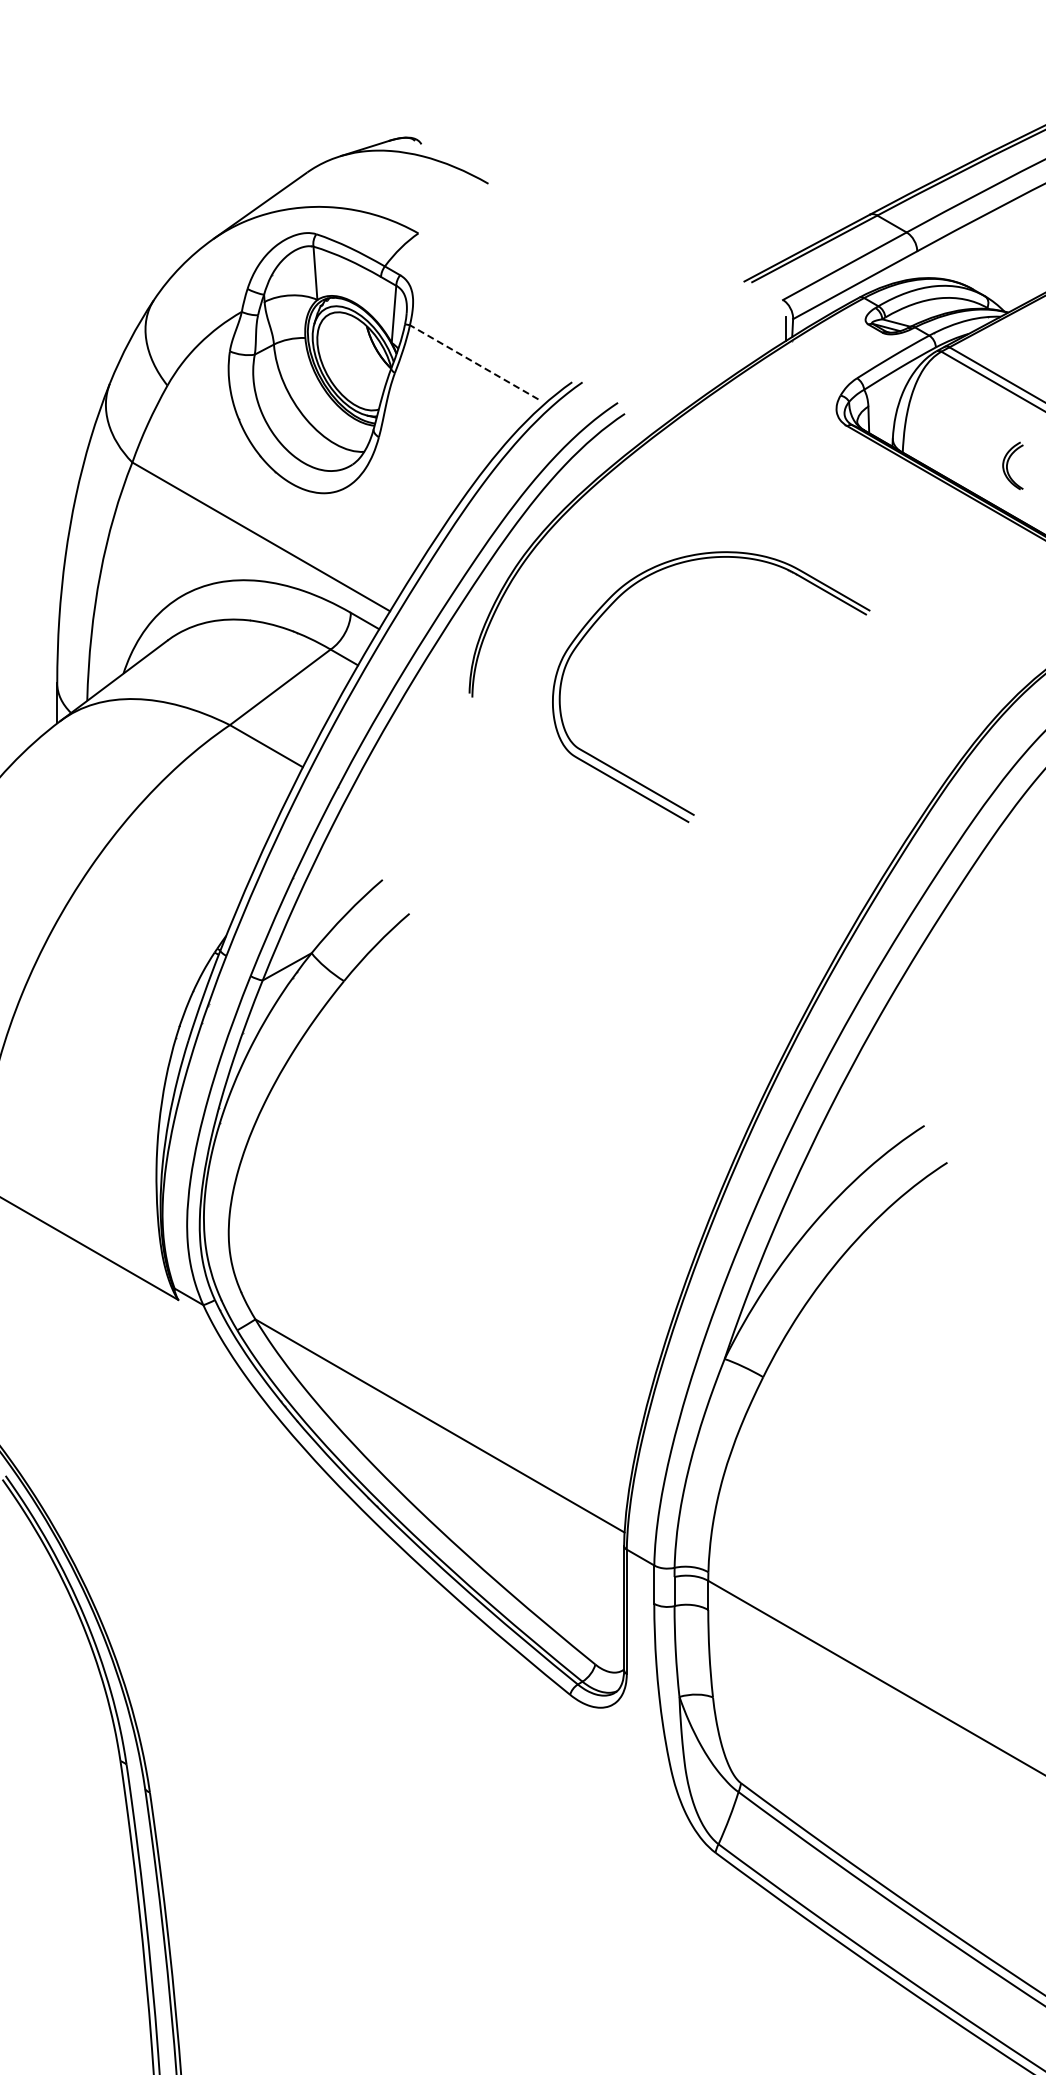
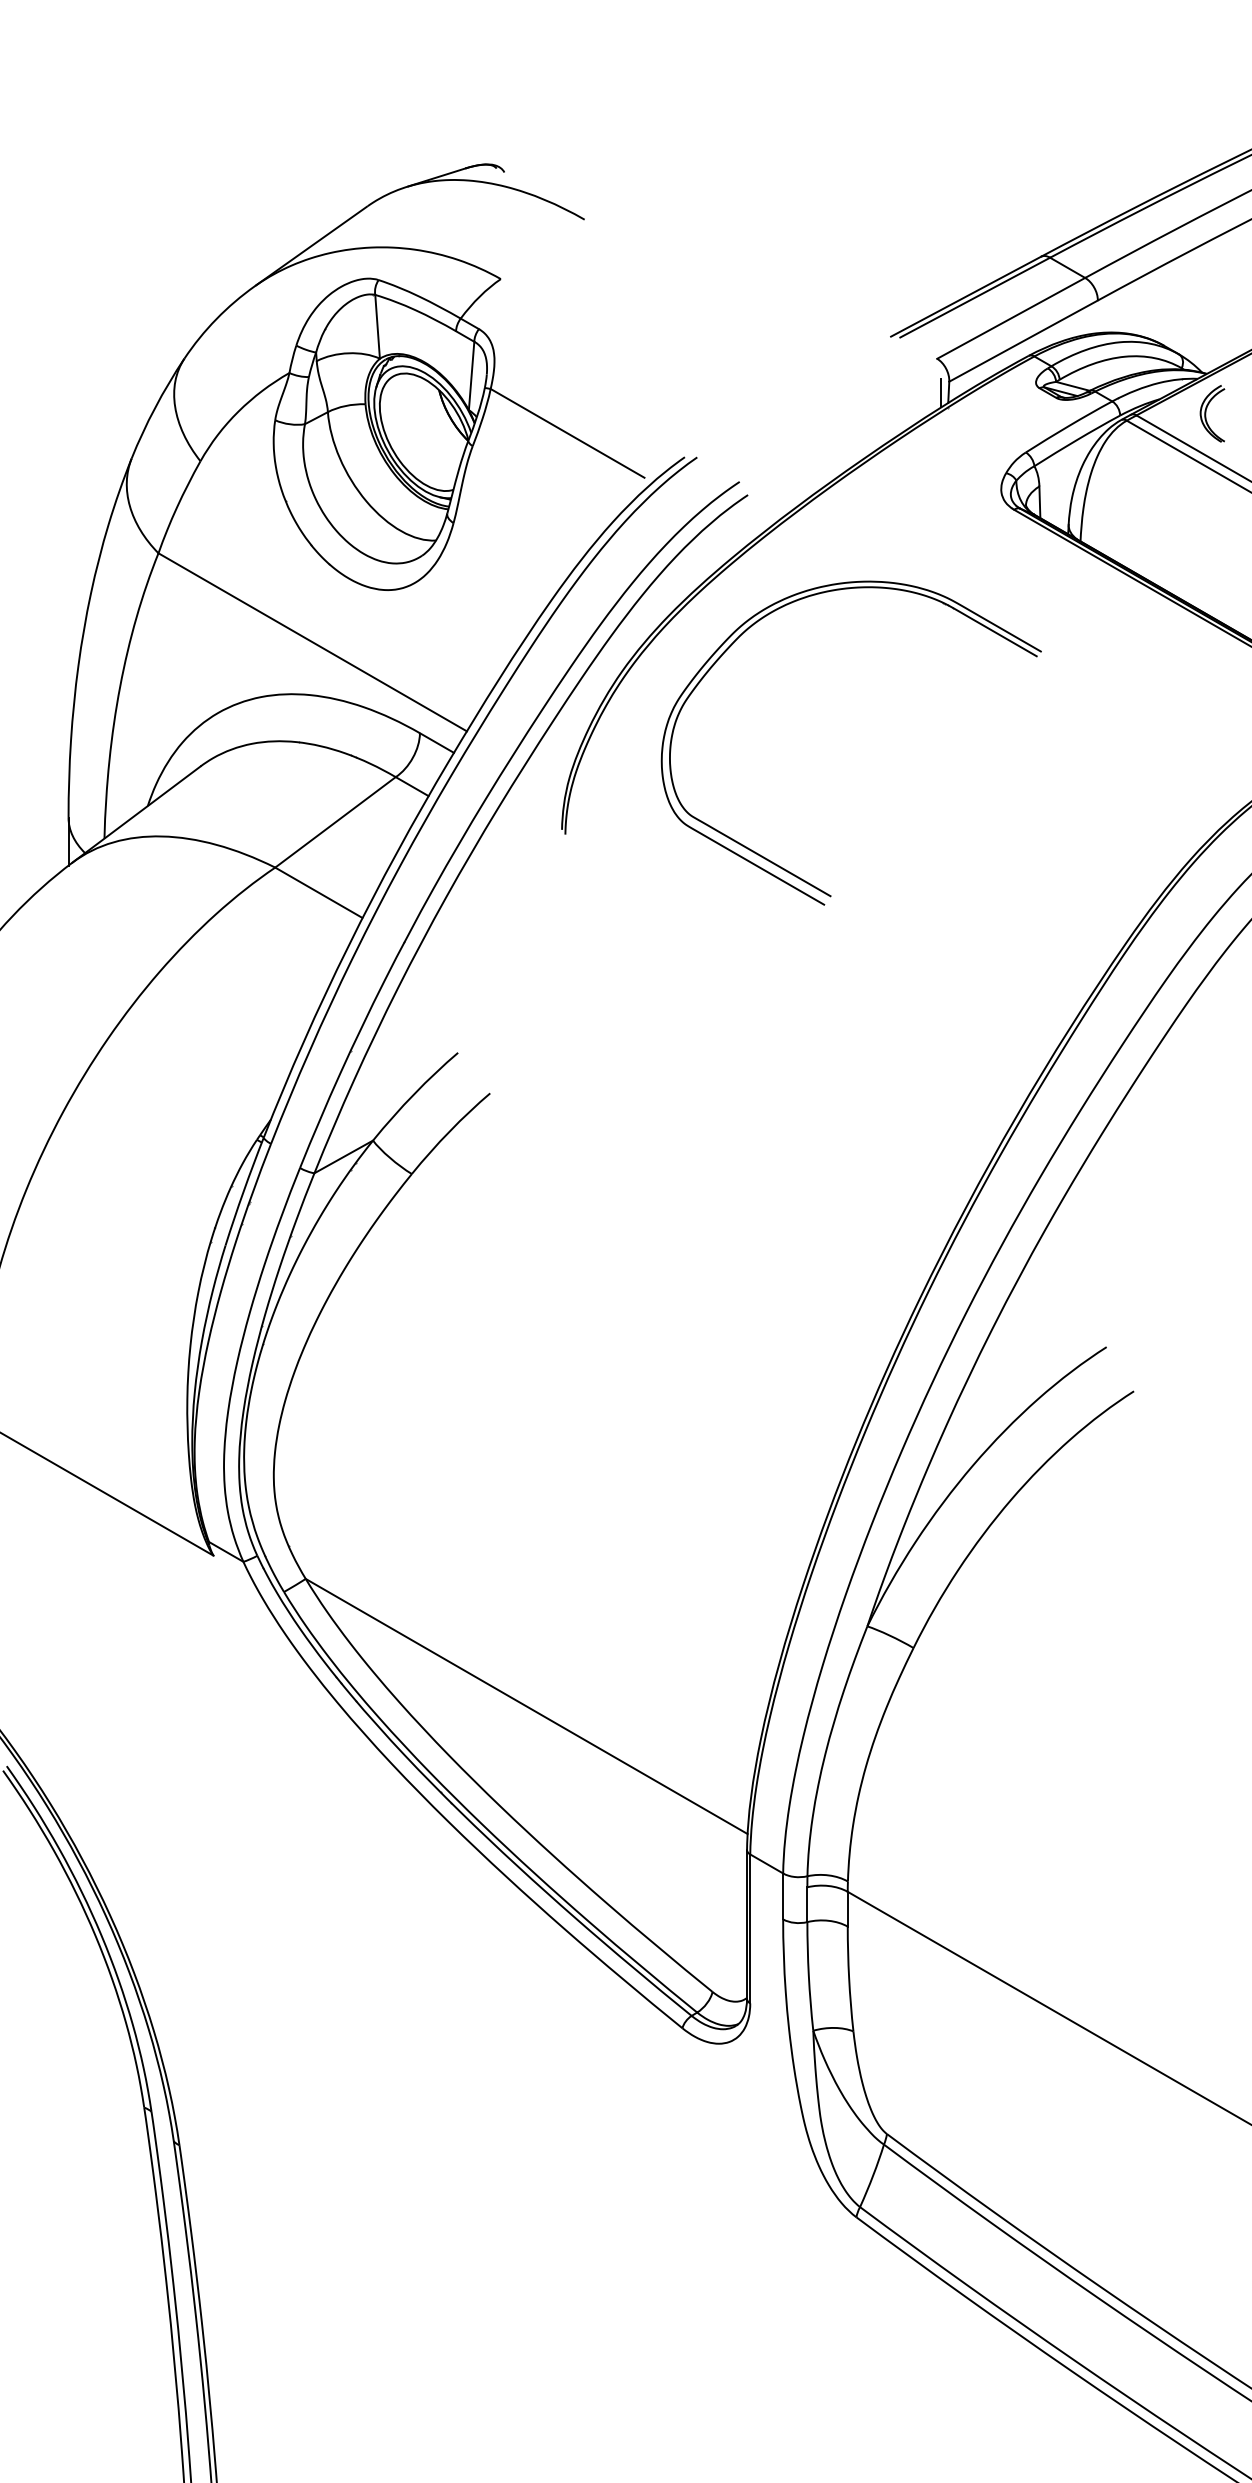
line: (473, 362) -> (566, 433), dashed -> solid
part: (1012, 465) -> (1211, 413), moved
part: (650, 788) -> (778, 864), moved

